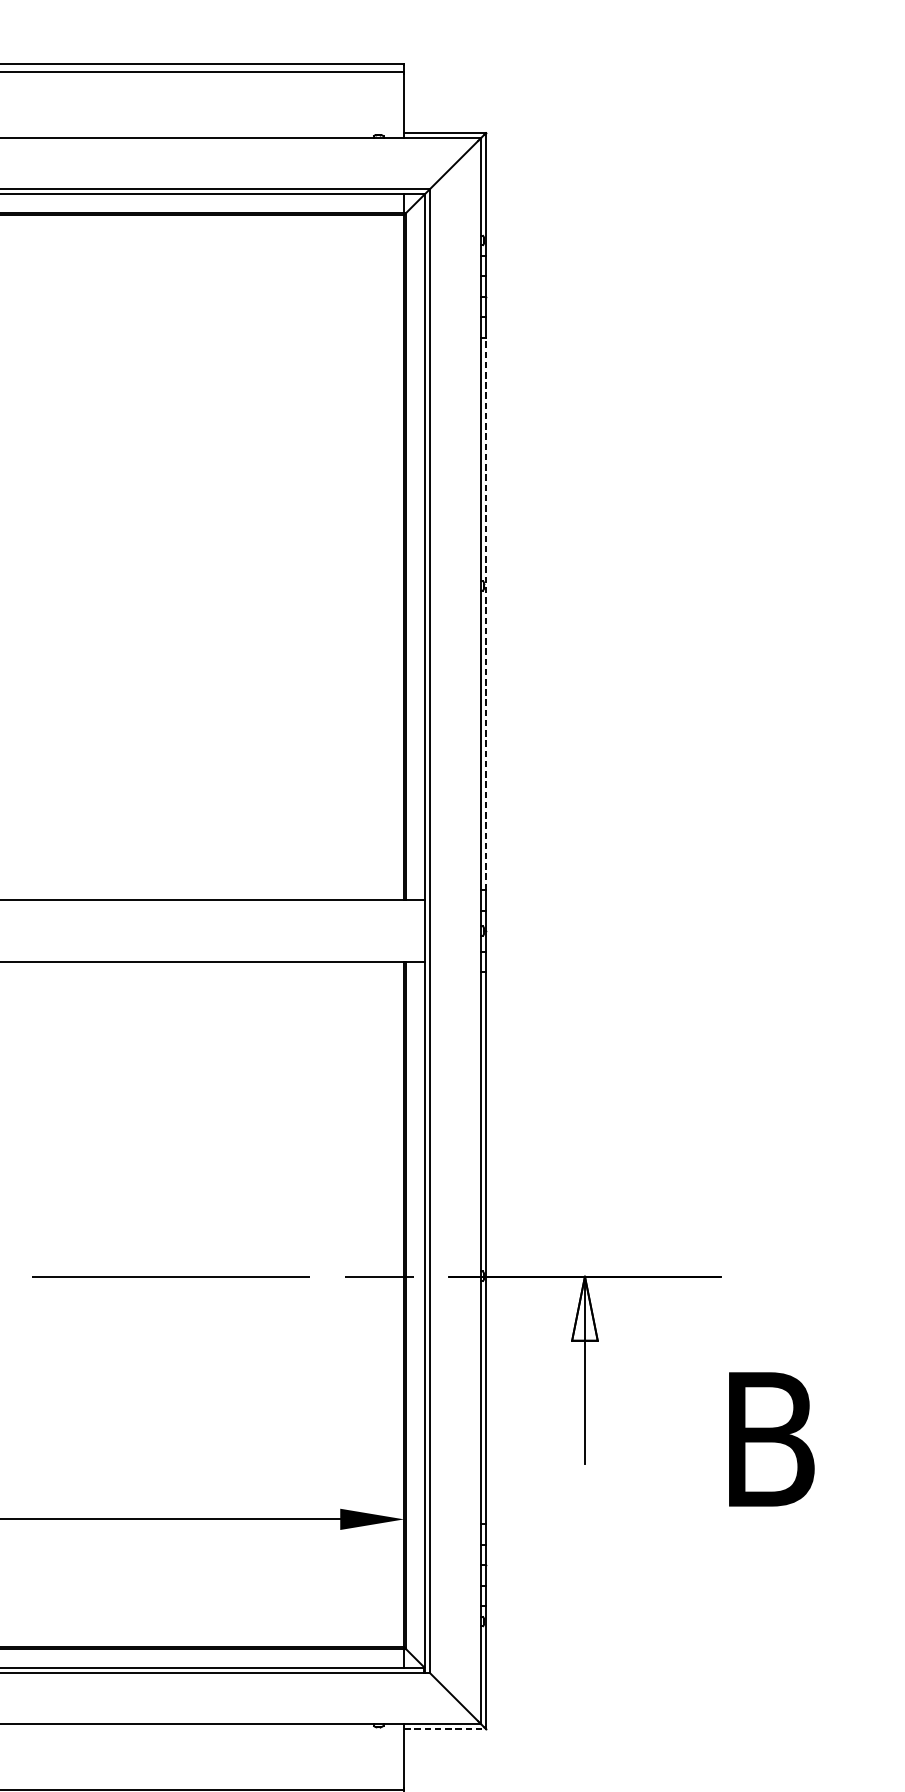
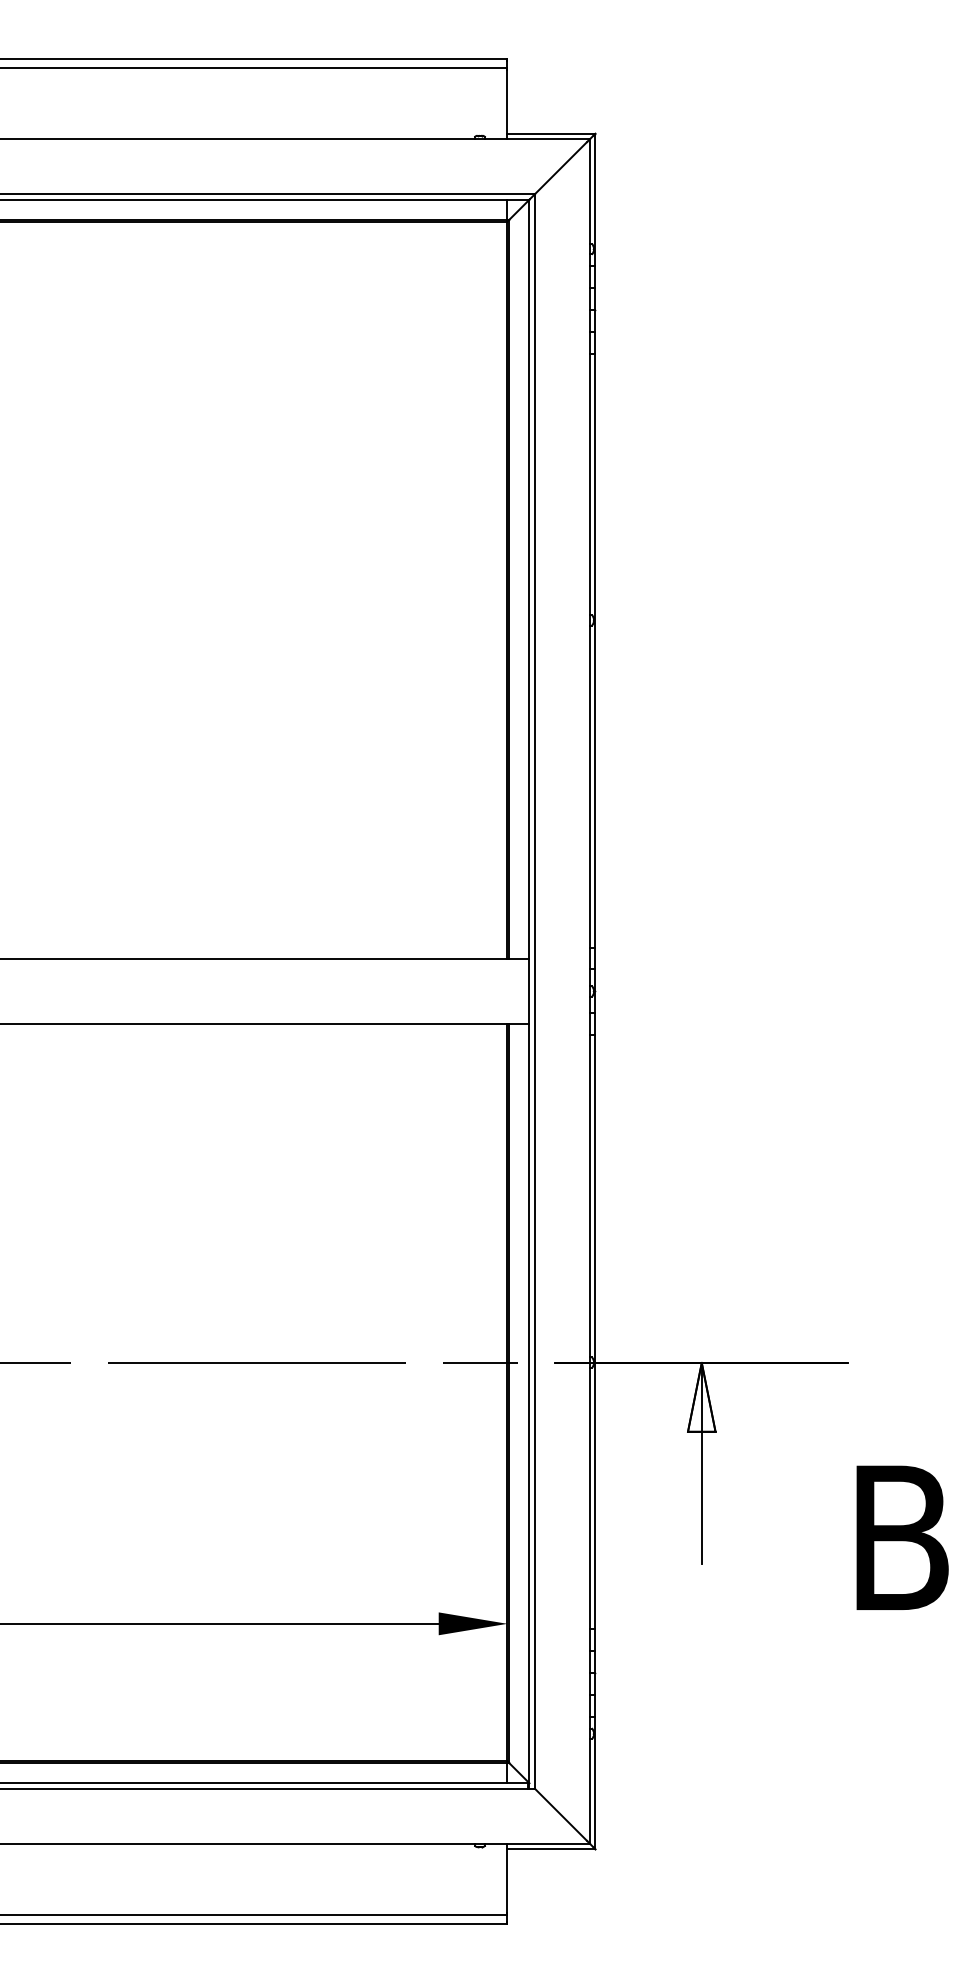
line: (486, 613) -> (595, 650), dashed -> solid
line: (445, 1729) -> (551, 1849), dashed -> solid

